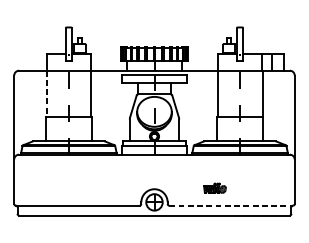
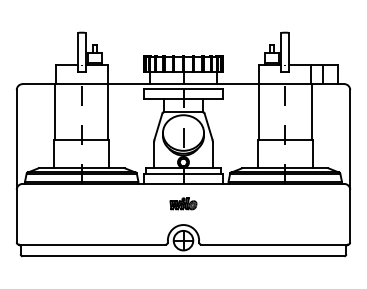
line: (46, 93) -> (55, 111), dashed -> solid
part: (215, 187) -> (183, 203), moved
line: (231, 205) -> (274, 244), dashed -> solid

